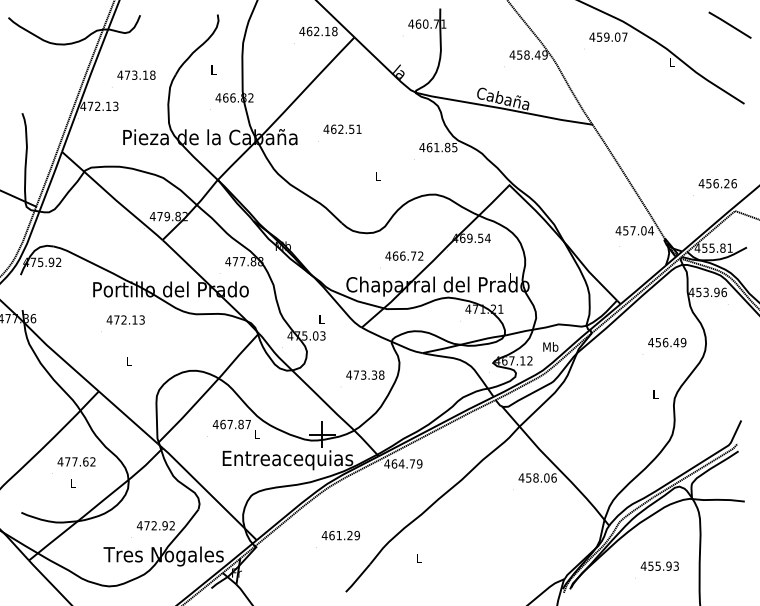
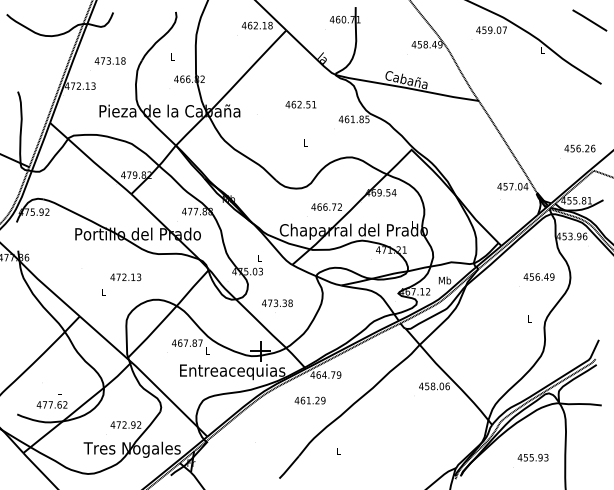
text: (342, 128) -> (300, 104), moved
text: (125, 319) -> (125, 276), moved
text: (365, 374) -> (277, 302), moved
text: (76, 461) -> (52, 404), moved
text: (340, 535) -> (309, 400), moved

